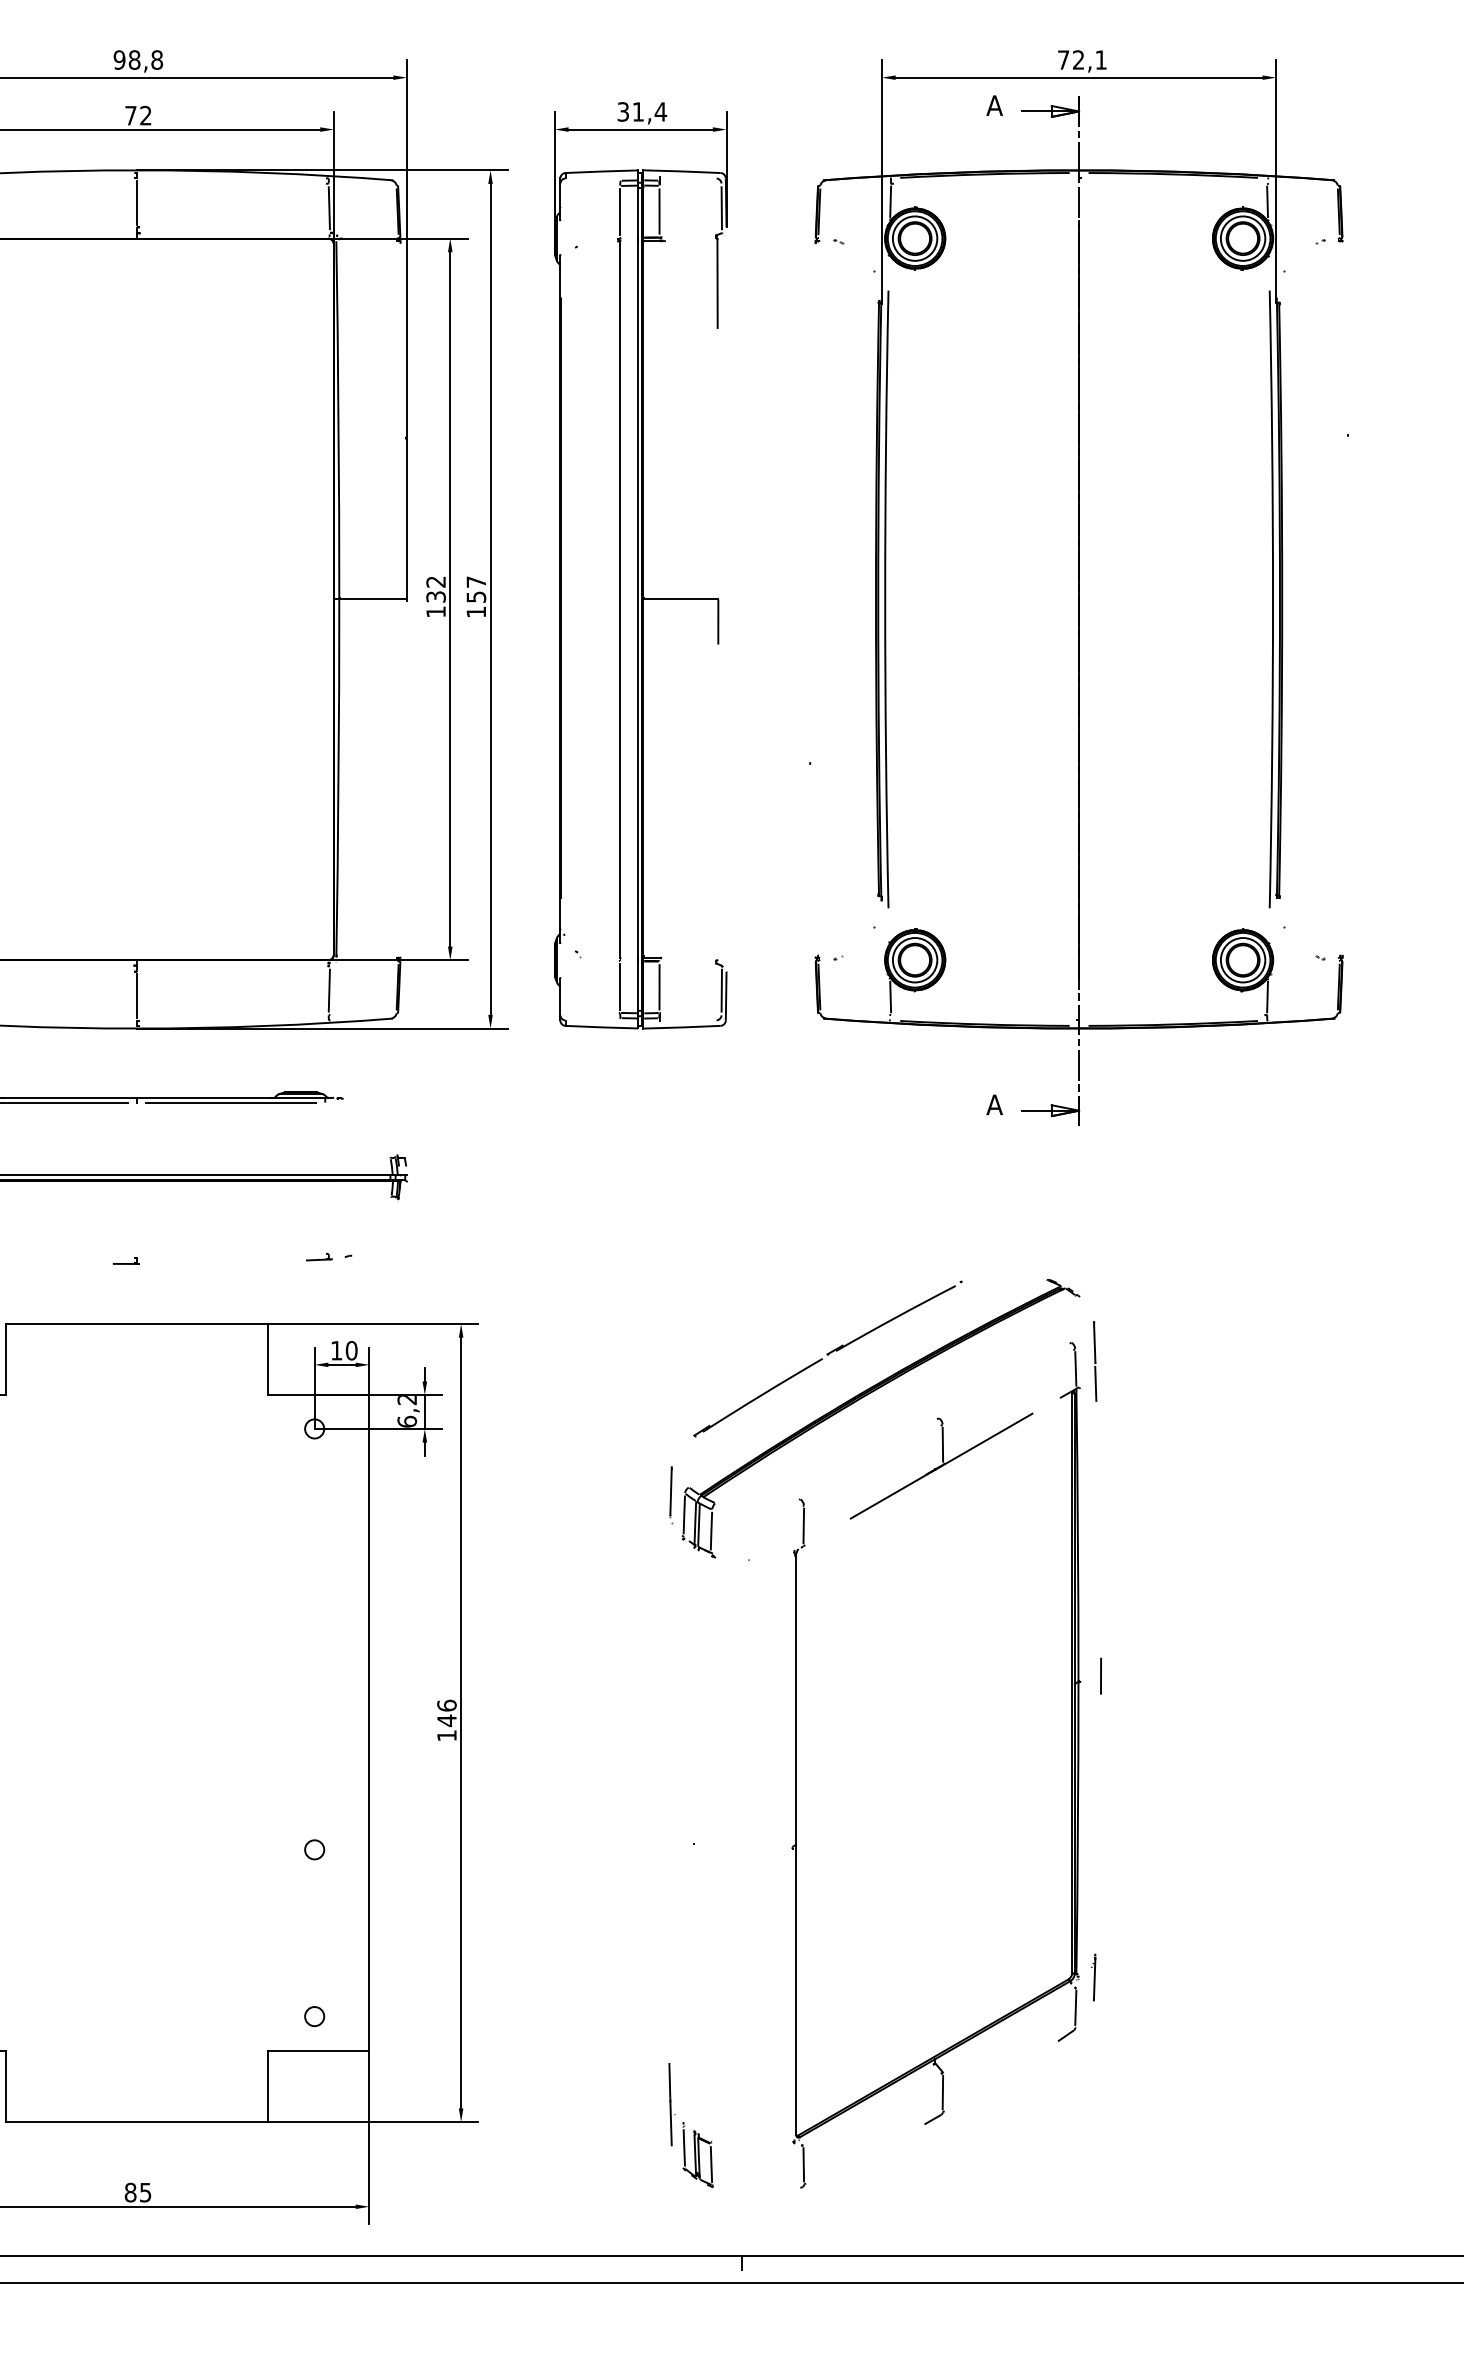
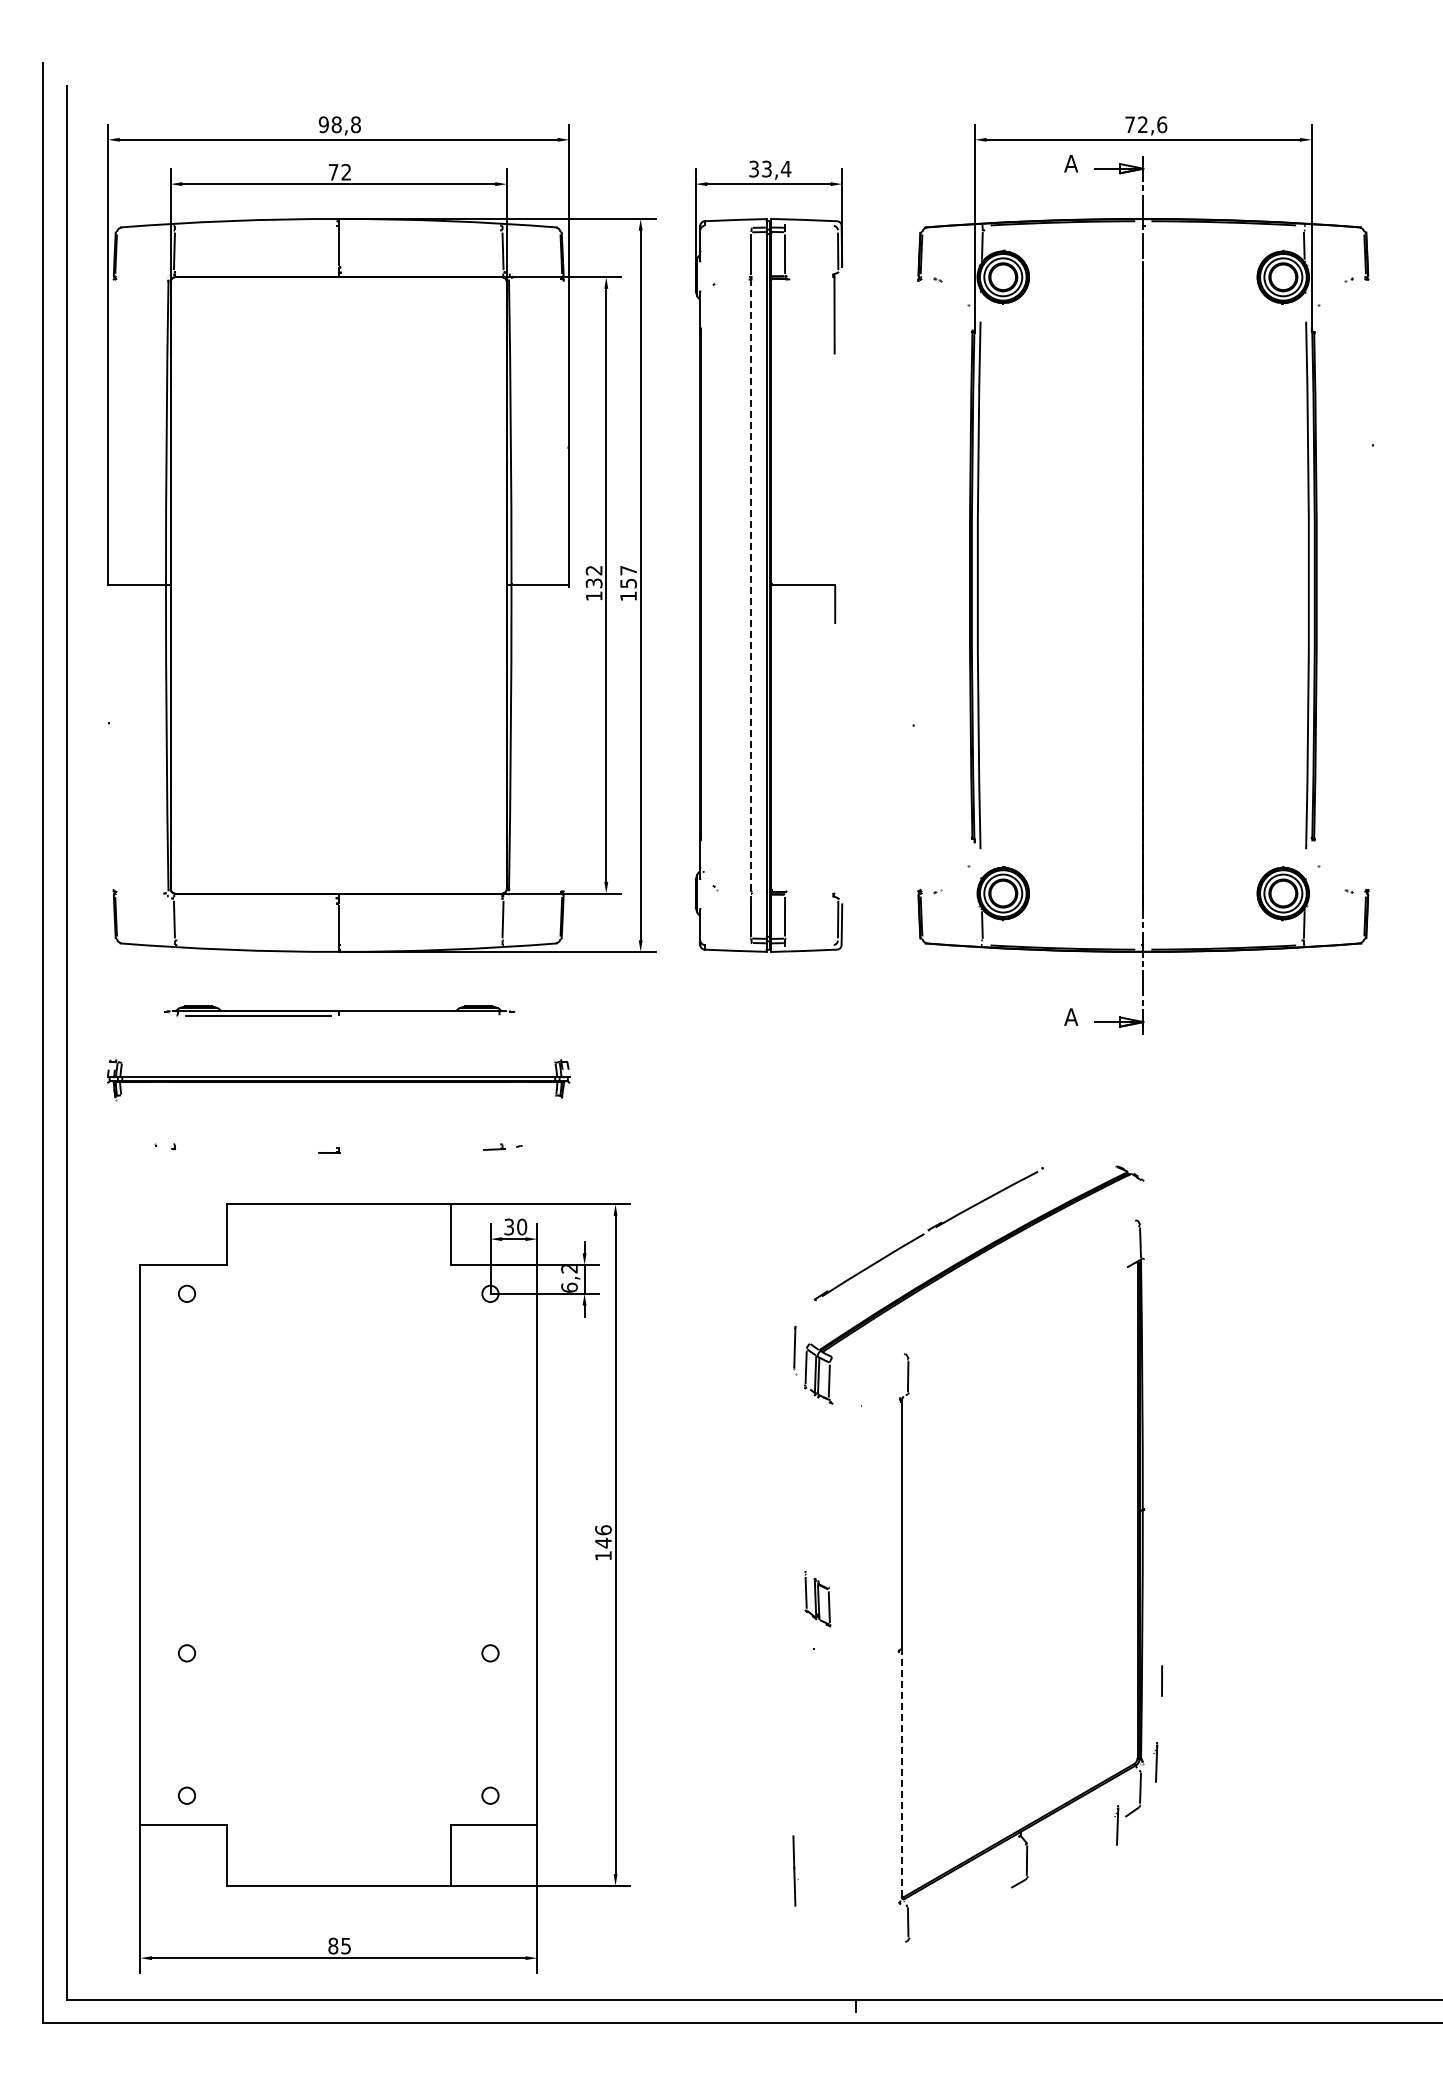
text: (1101, 59) -> (1162, 124), 72,1 -> 72,6
text: (637, 111) -> (766, 168), 31,4 -> 33,4
line: (620, 599) -> (751, 585), solid -> dashed
line: (230, 1103) -> (418, 1015), removed
text: (336, 1350) -> (509, 1226), 10 -> 30
line: (1094, 1360) -> (1156, 1235), removed
part: (941, 1465) -> (1025, 1325), removed
line: (1100, 1675) -> (1161, 1680), moved
line: (795, 1989) -> (901, 1772), solid -> dashed
part: (1047, 2051) -> (1116, 1825), added
part: (697, 2154) -> (817, 1598), moved

